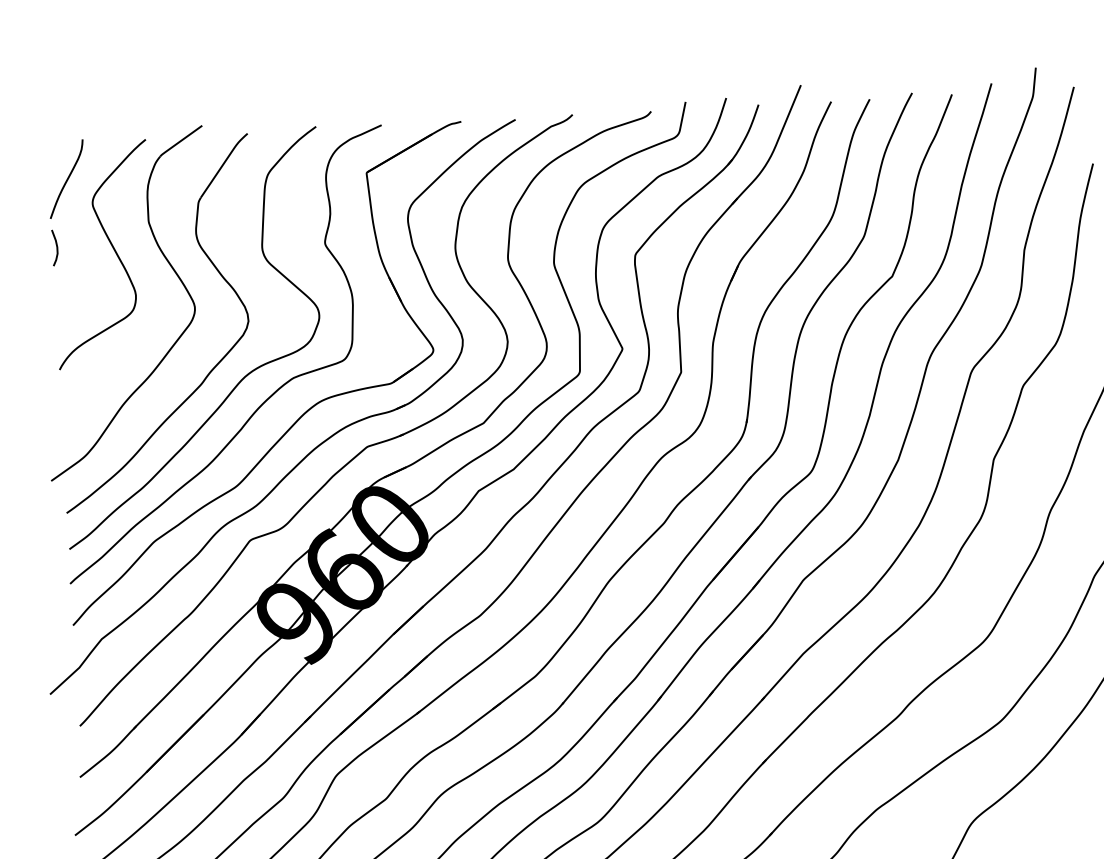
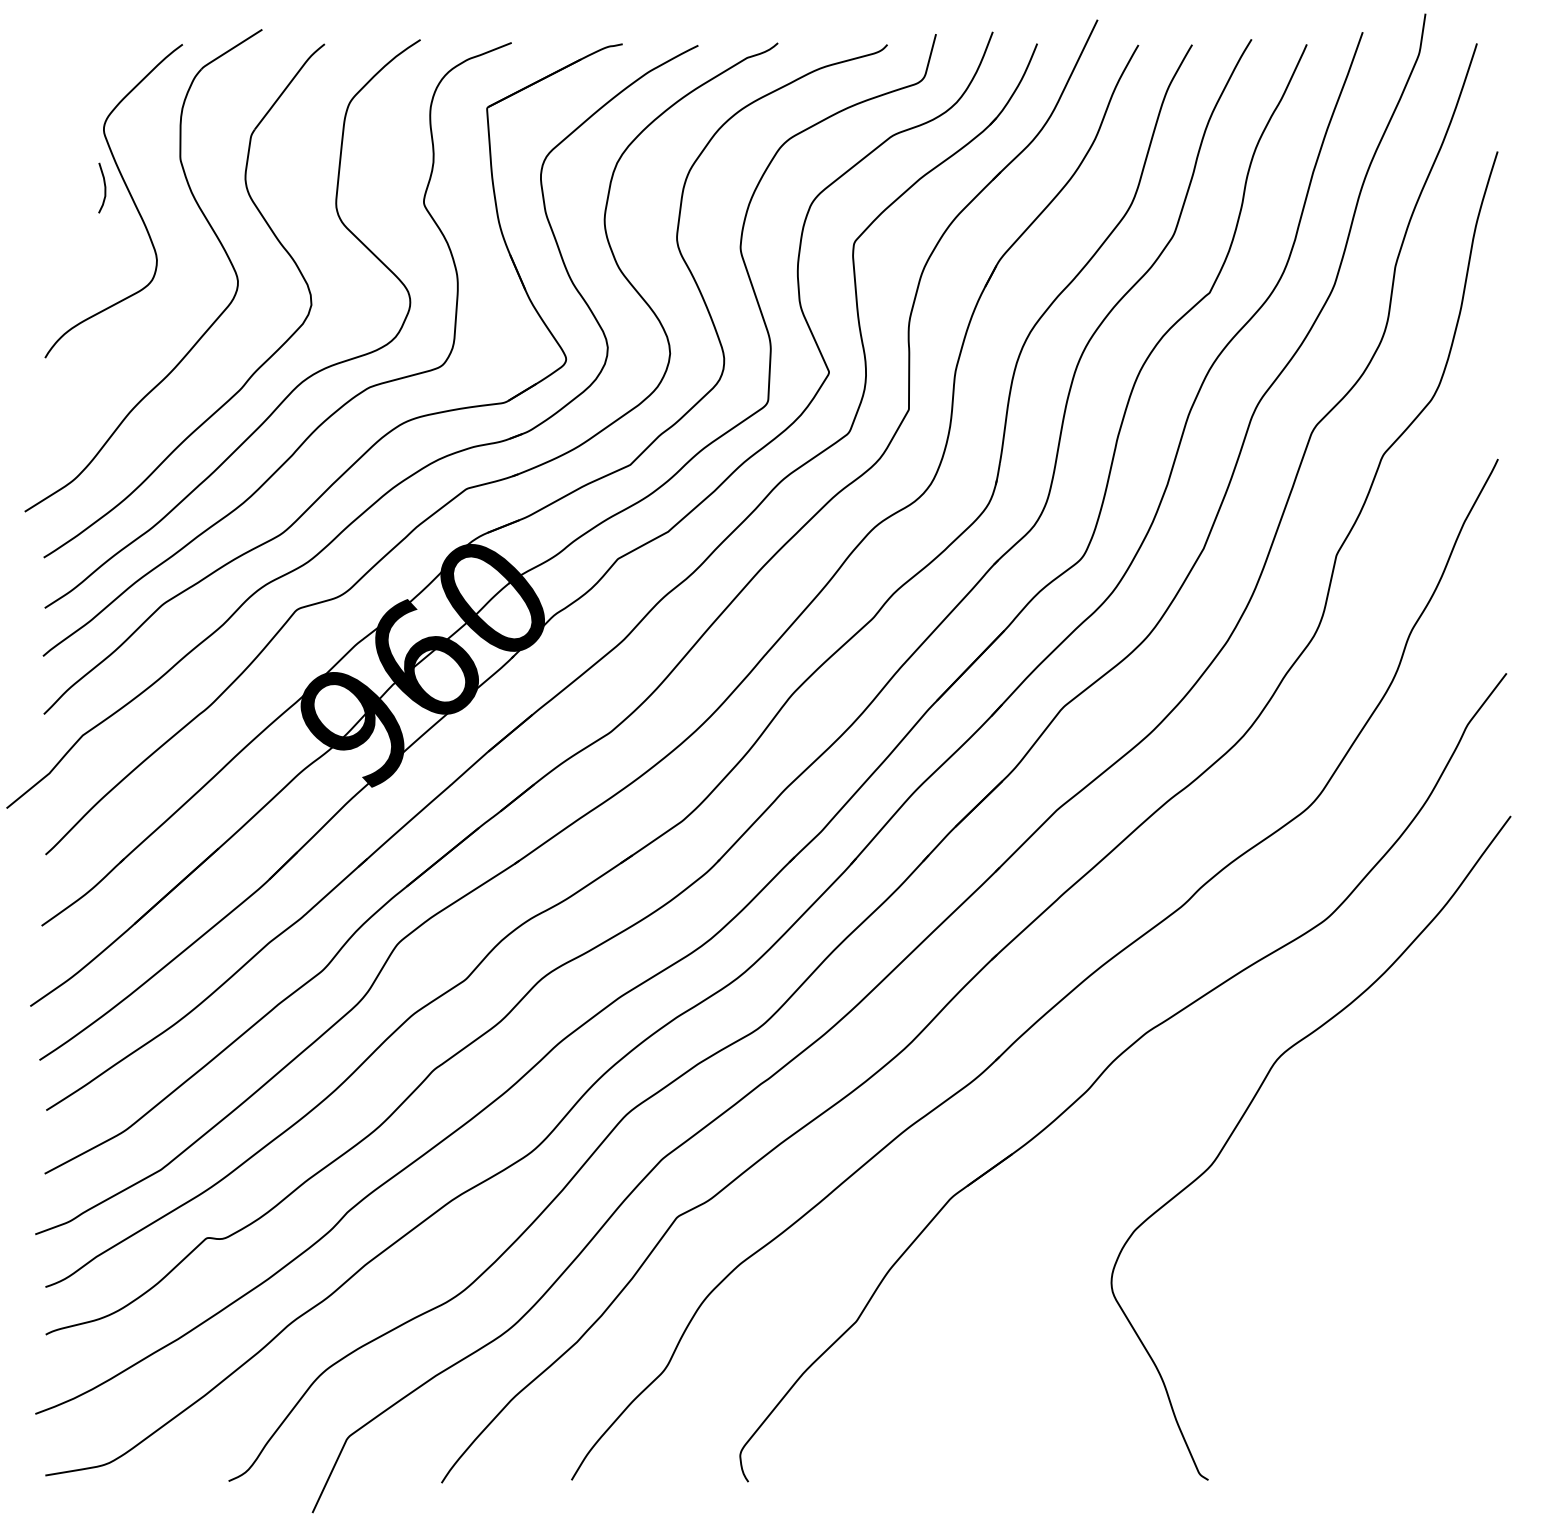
curve: (67, 179) -> (70, 93), removed
curve: (56, 247) -> (104, 187), moved

